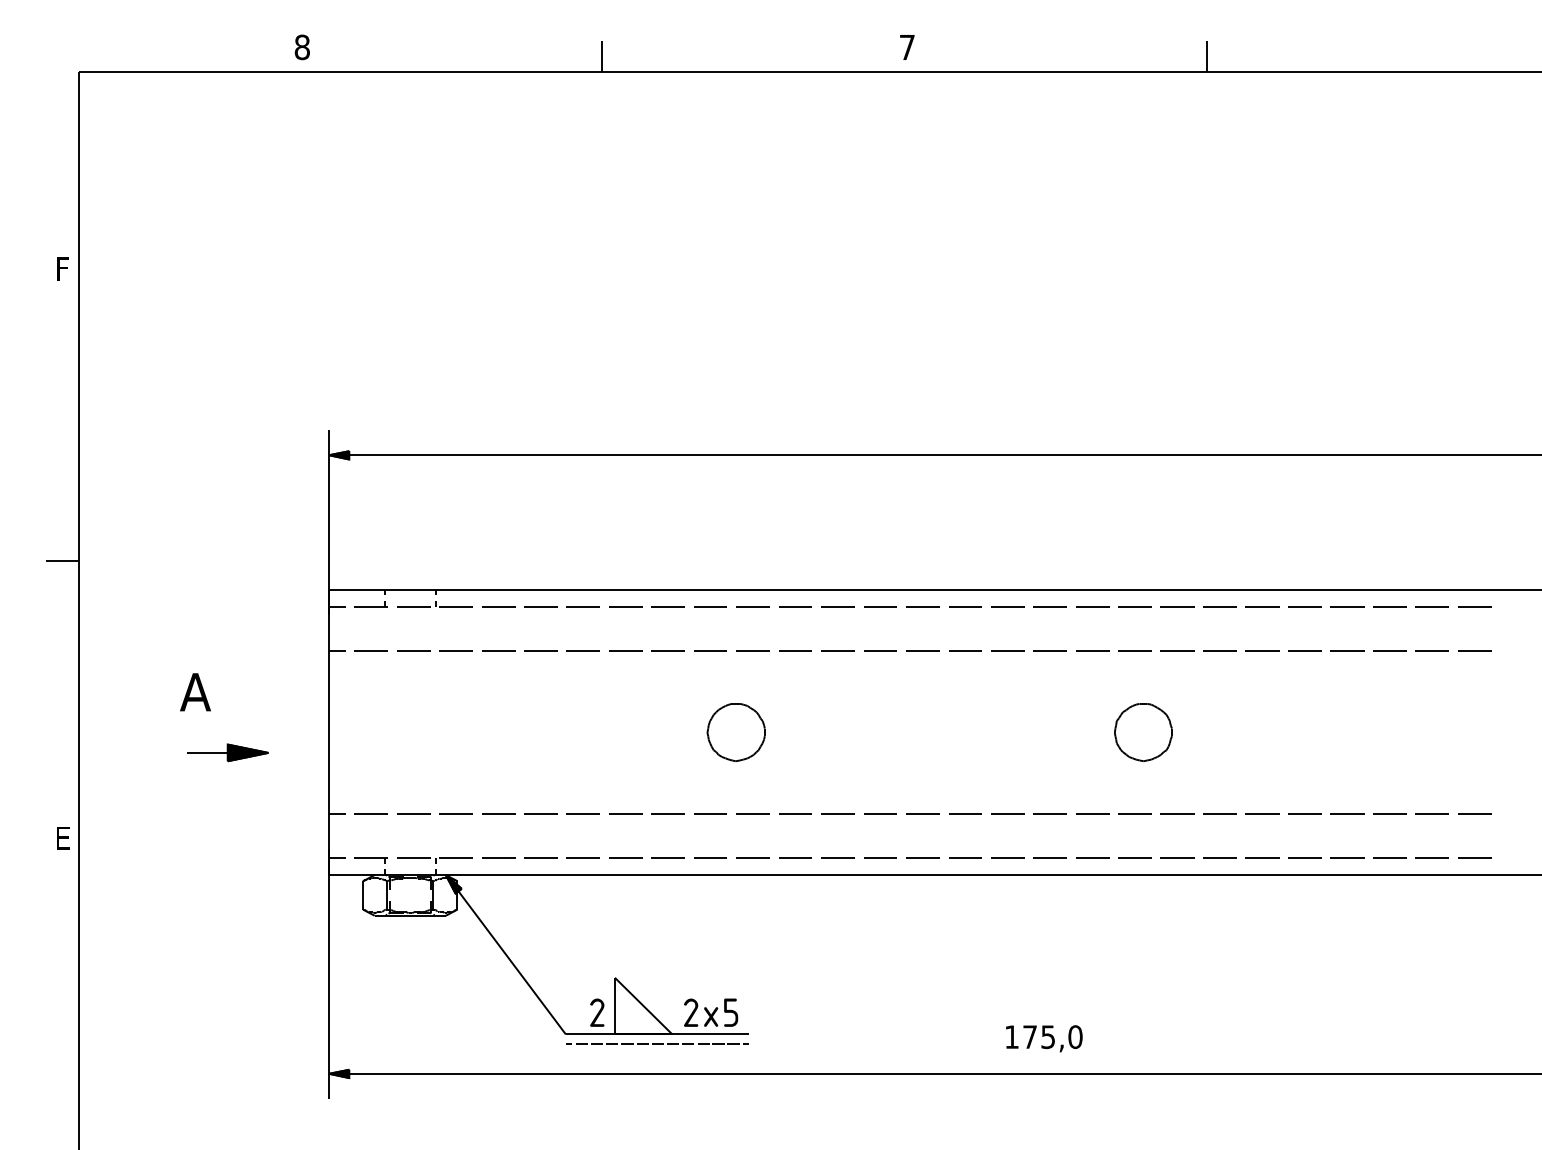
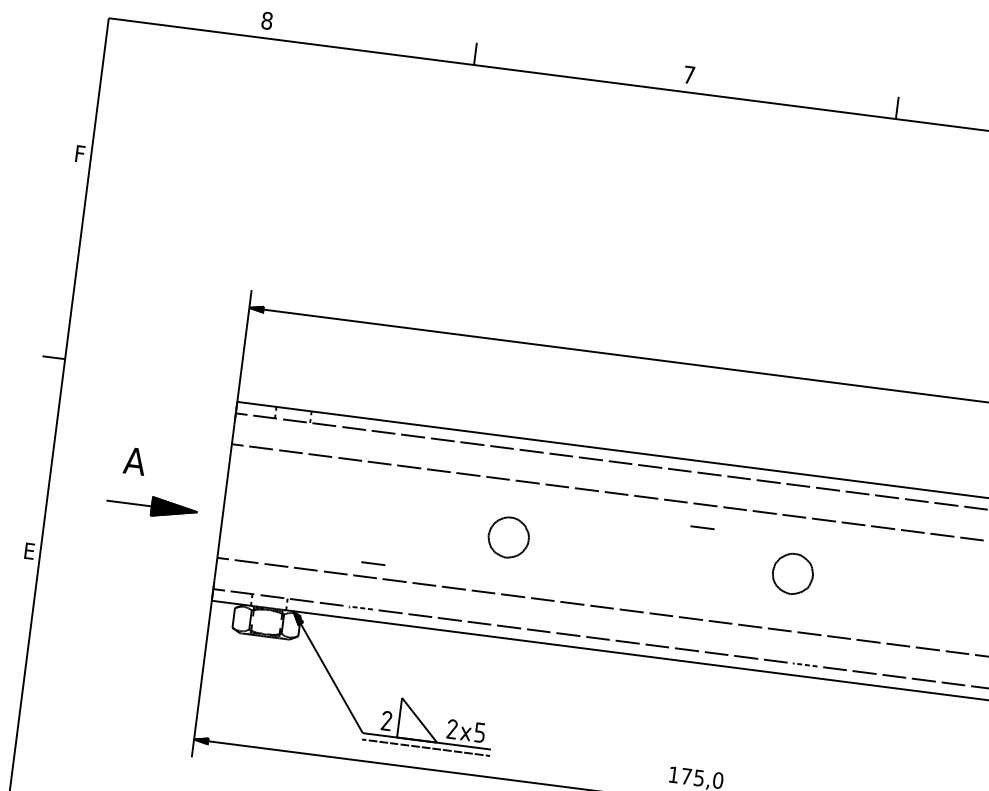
line: (1007, 683) -> (702, 527), added
part: (227, 752) -> (151, 506), size x1.6
line: (549, 793) -> (372, 563), added
line: (539, 858) -> (360, 608), solid -> dashed
line: (1177, 858) -> (805, 665), solid -> dashed

